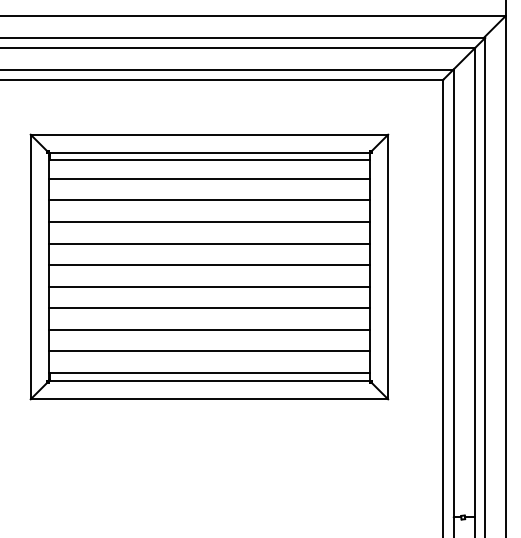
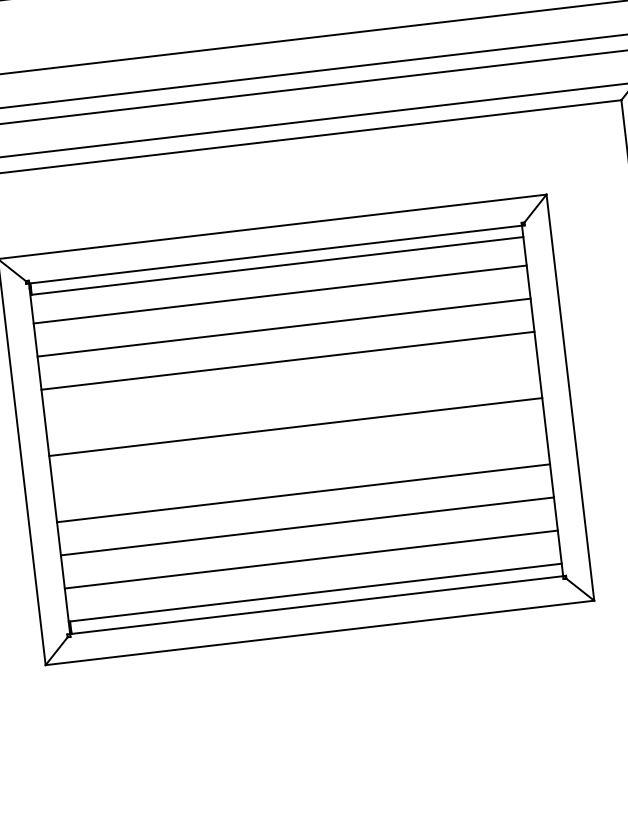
line: (209, 243) -> (291, 393), removed
line: (209, 286) -> (299, 459), removed

